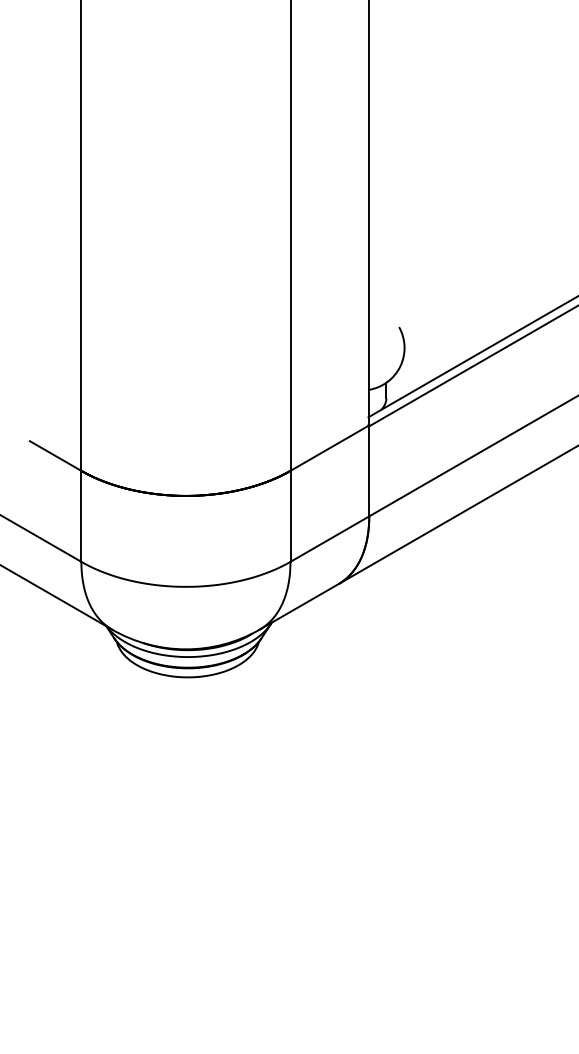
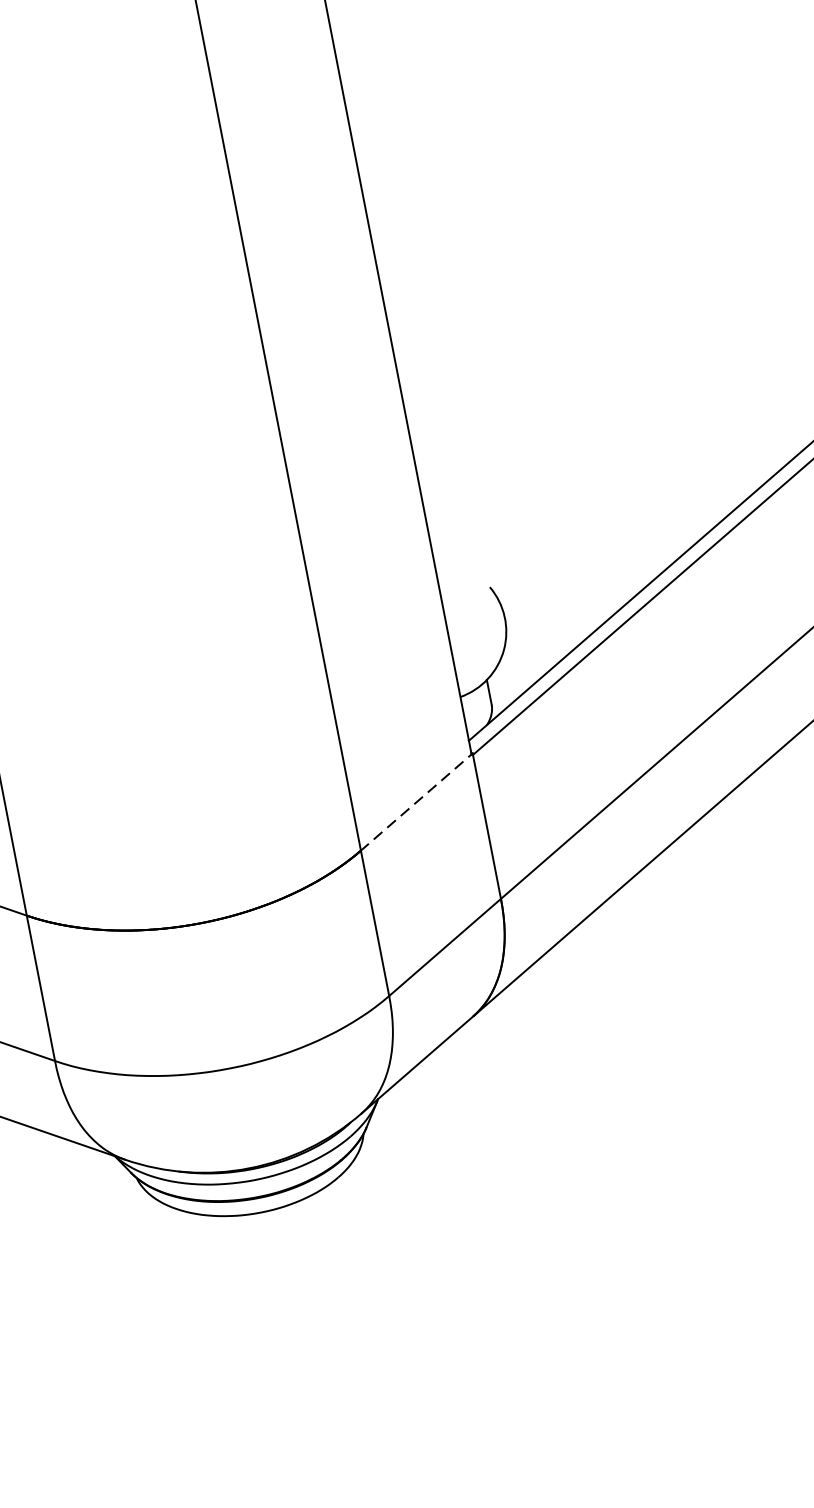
line: (329, 448) -> (416, 802), solid -> dashed

